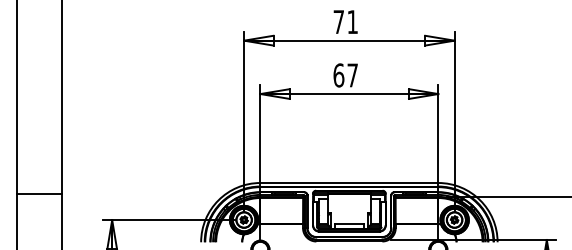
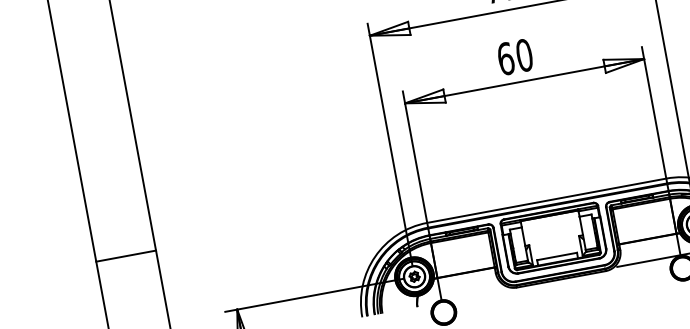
text: (352, 75) -> (524, 55), 67 -> 60
line: (39, 193) -> (126, 255), moved

